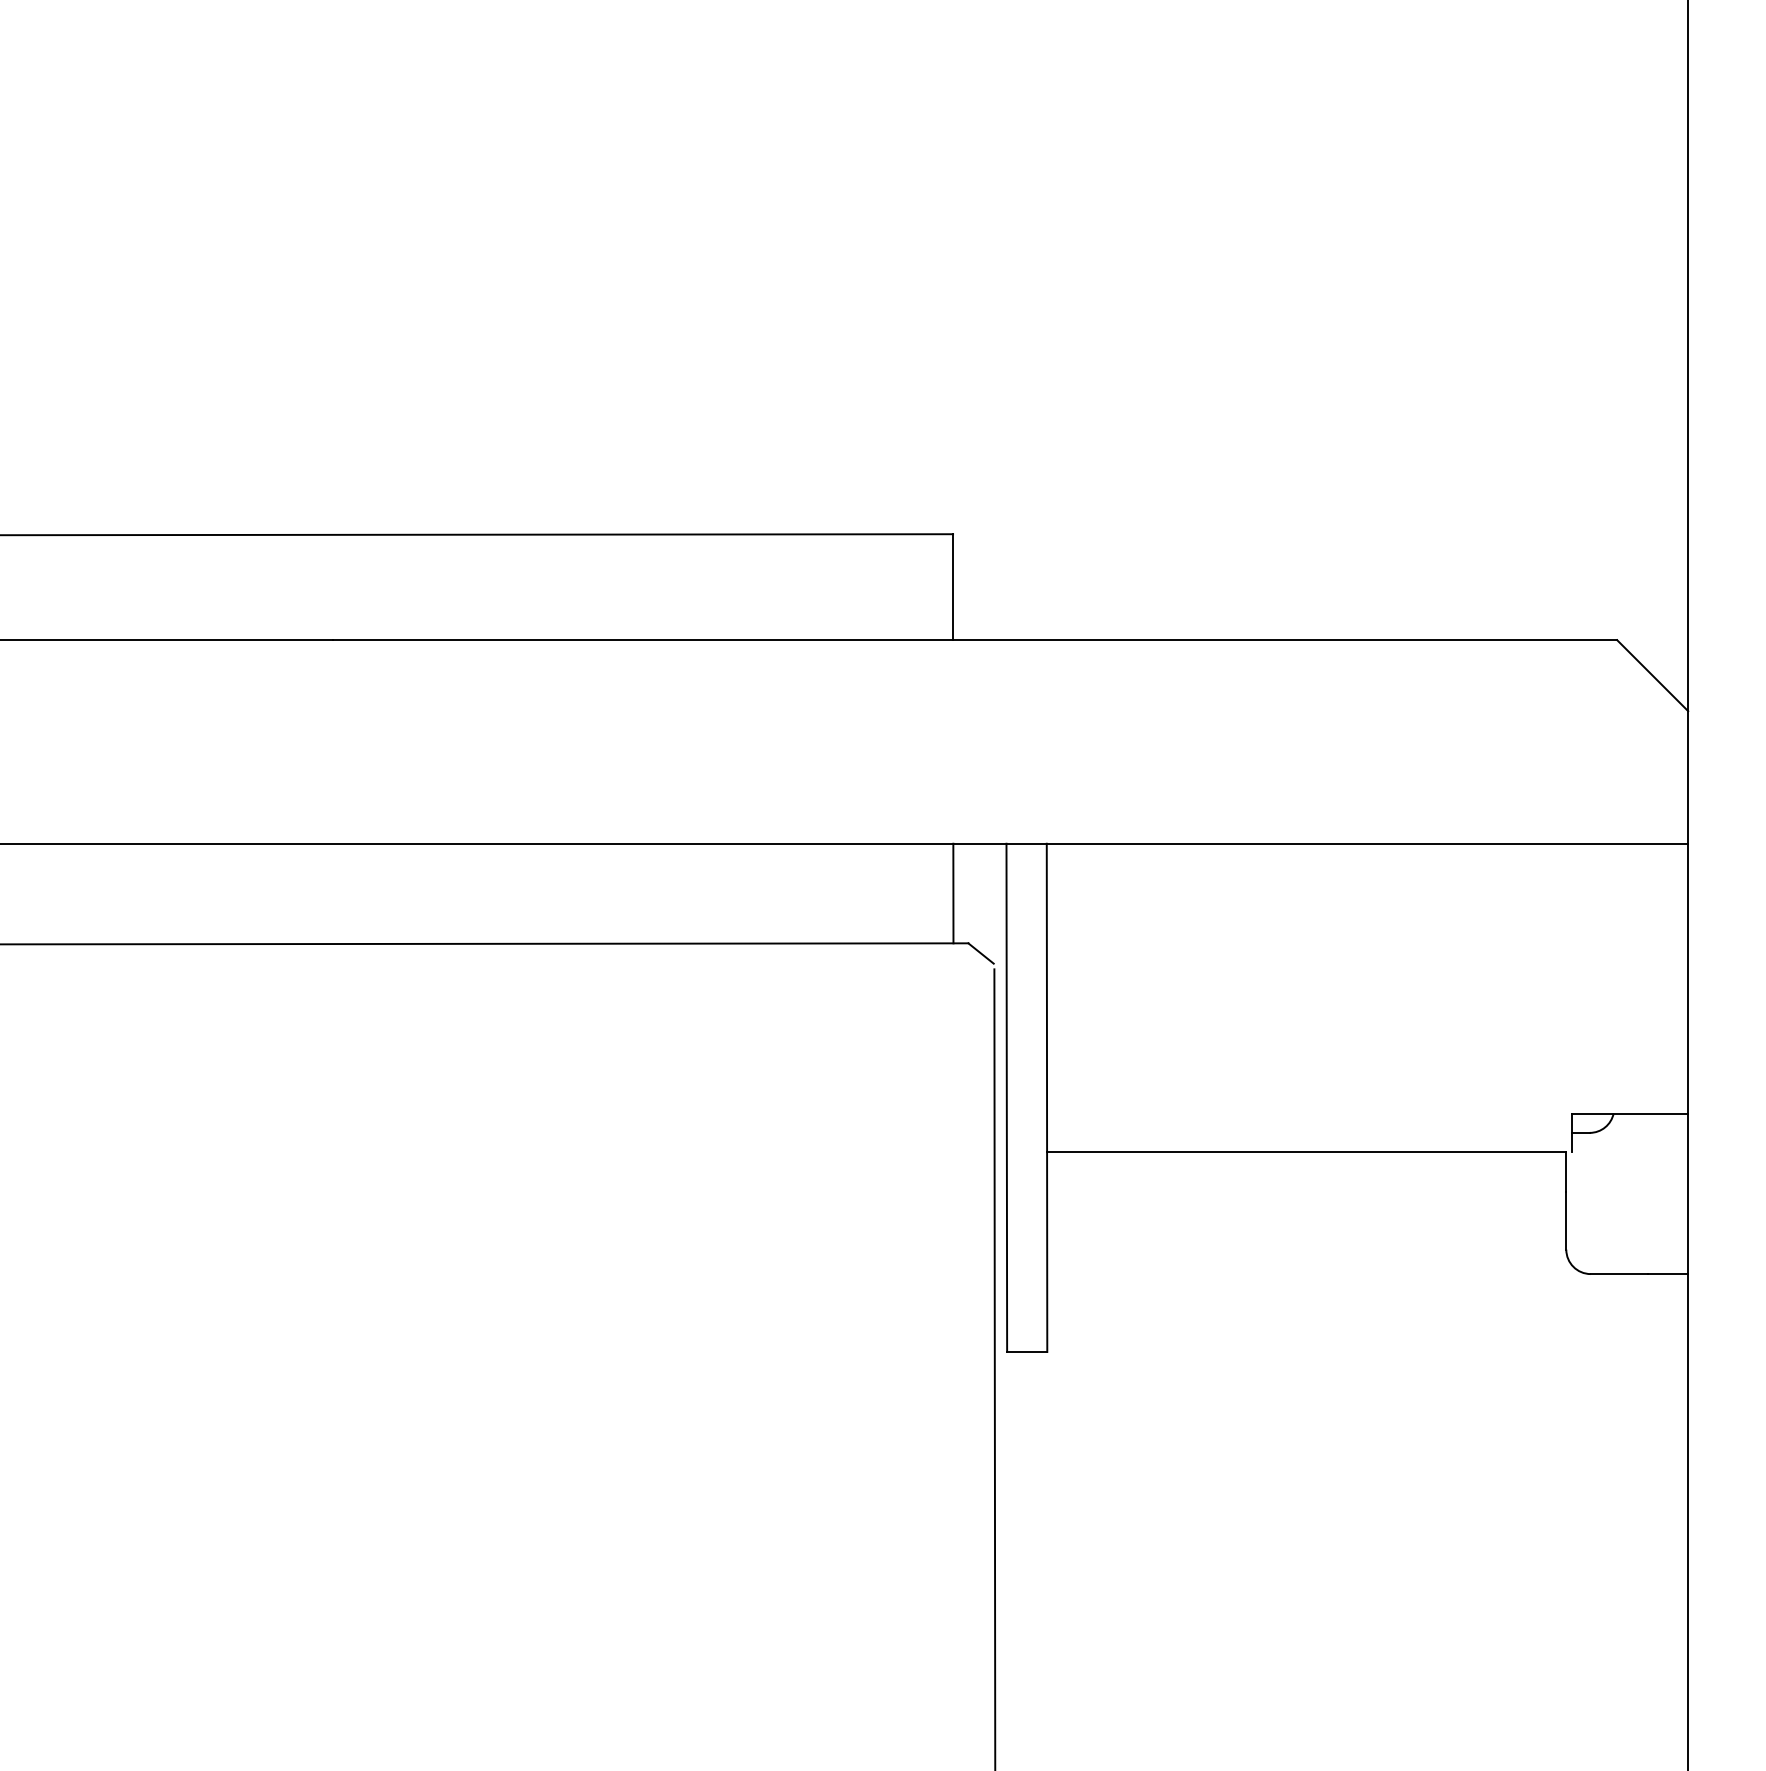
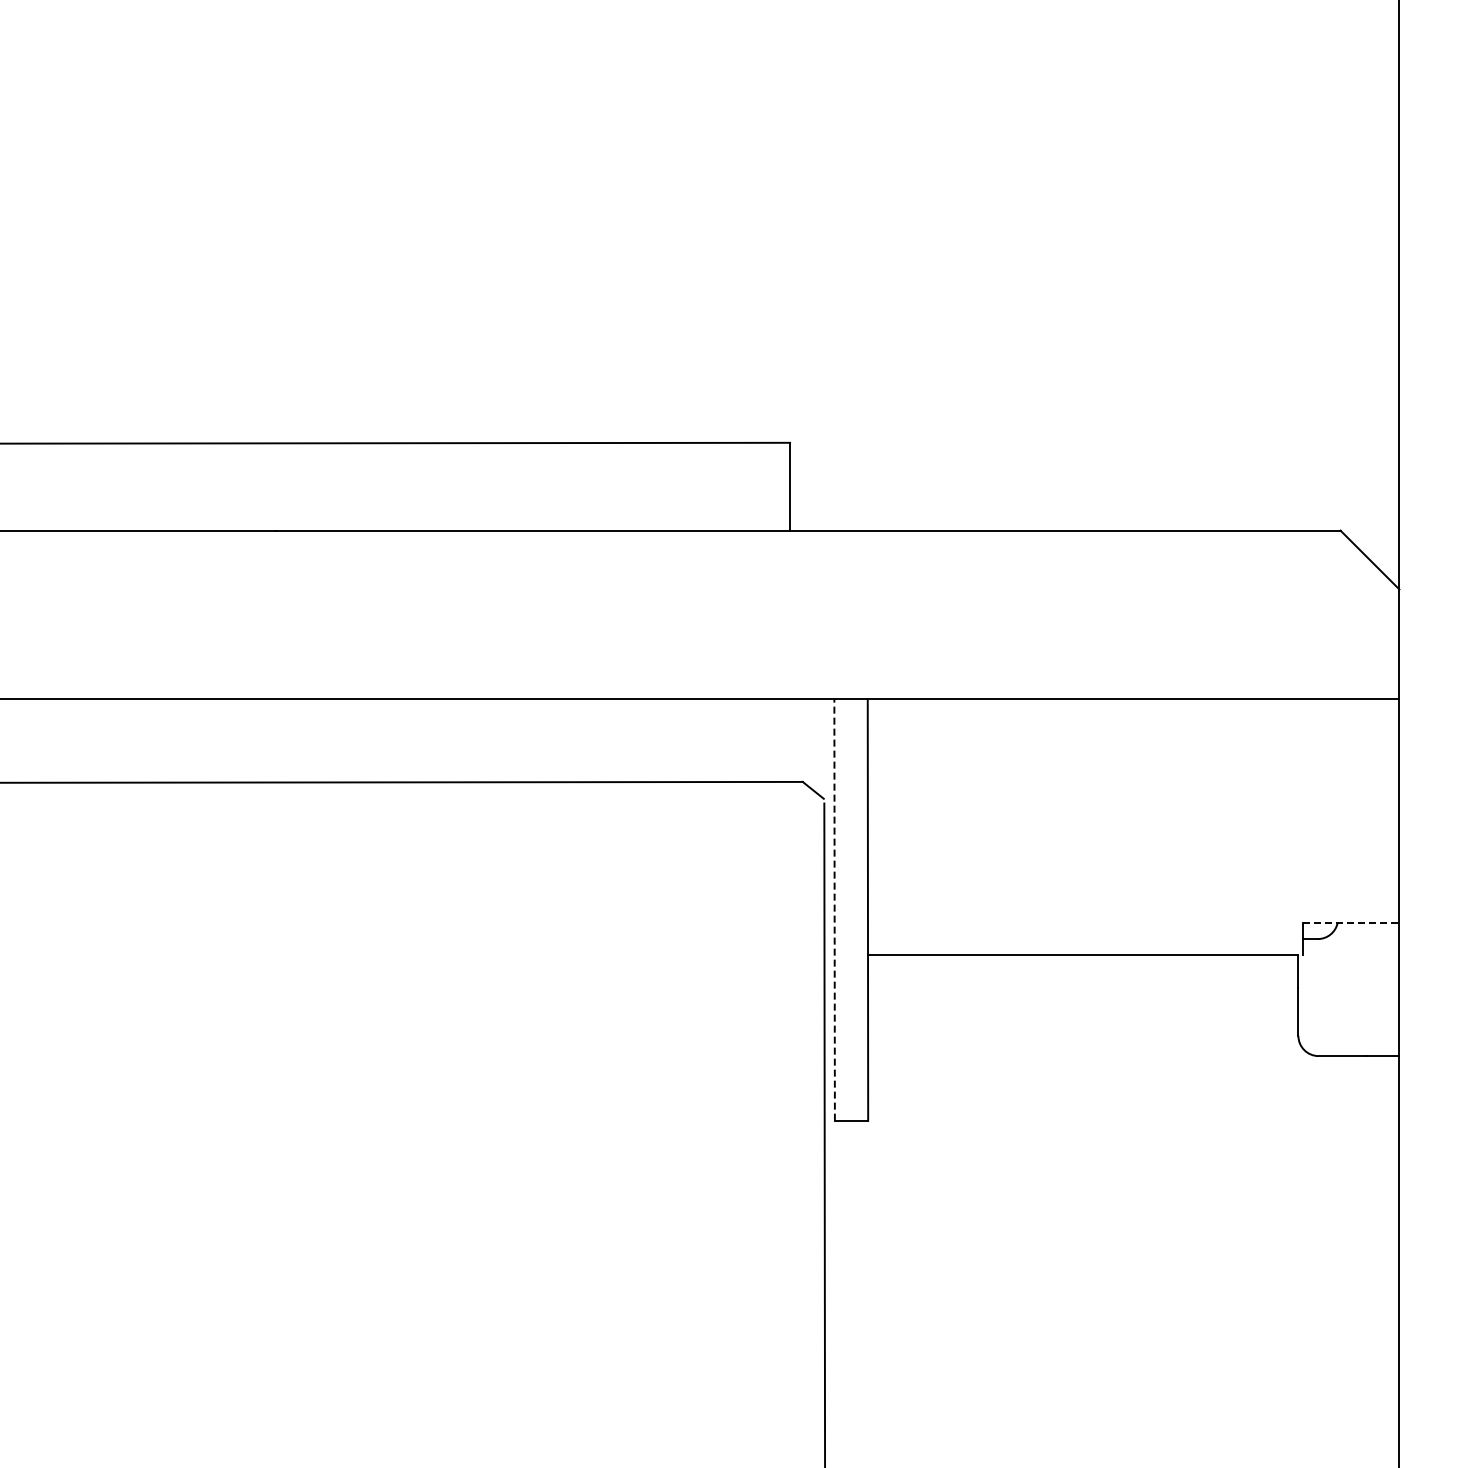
line: (953, 893) -> (790, 740), removed
line: (1006, 1098) -> (834, 910), solid -> dashed
line: (1630, 1114) -> (1351, 923), solid -> dashed

